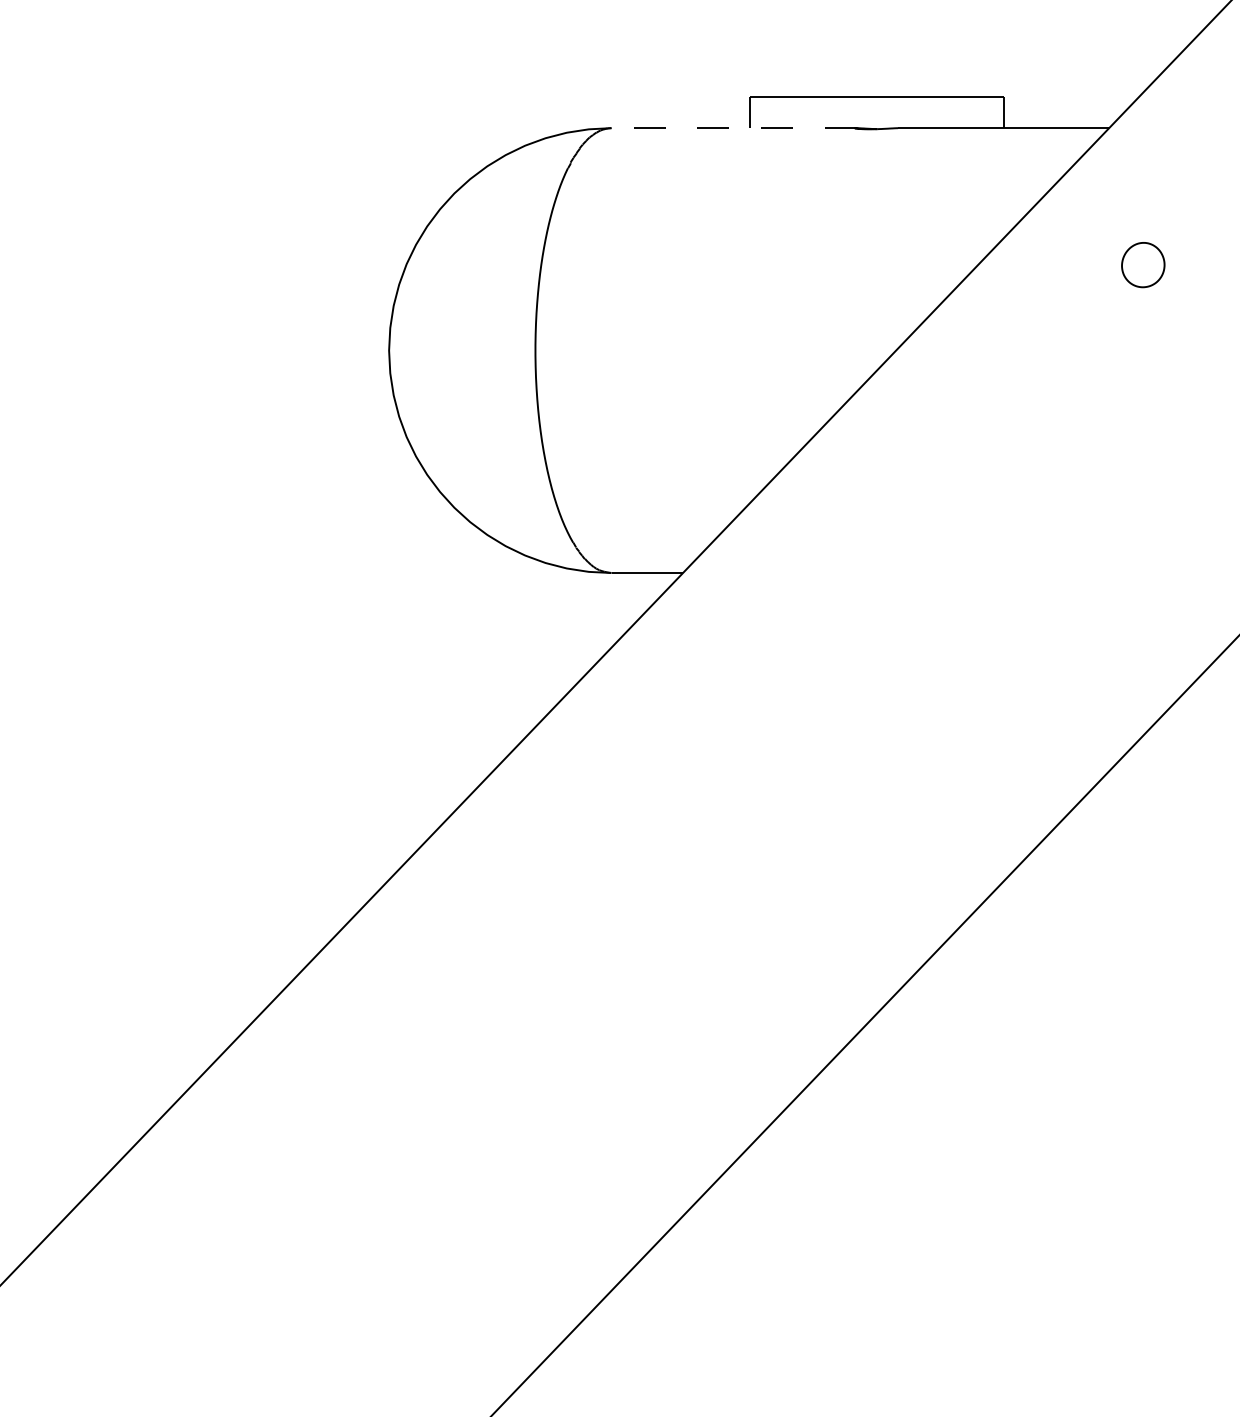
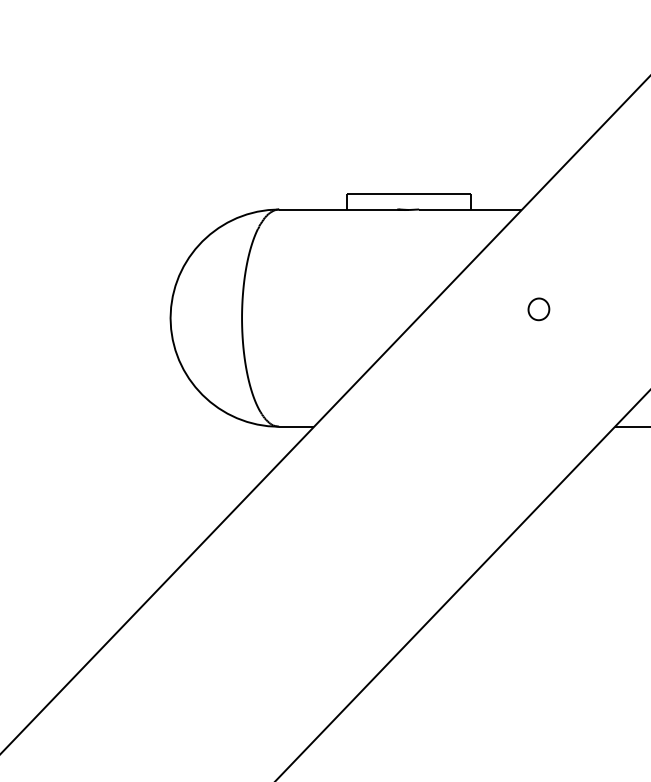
line: (732, 128) -> (338, 209), dashed -> solid
part: (1142, 265) -> (538, 309), moved

